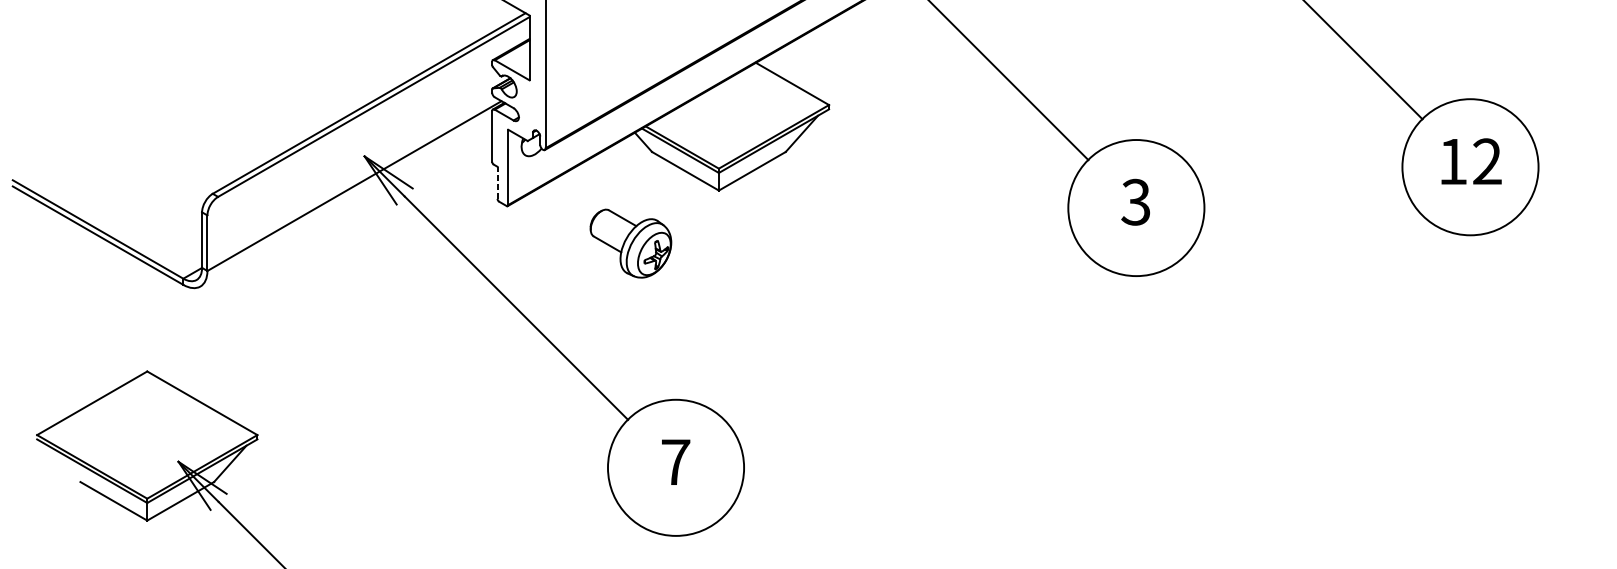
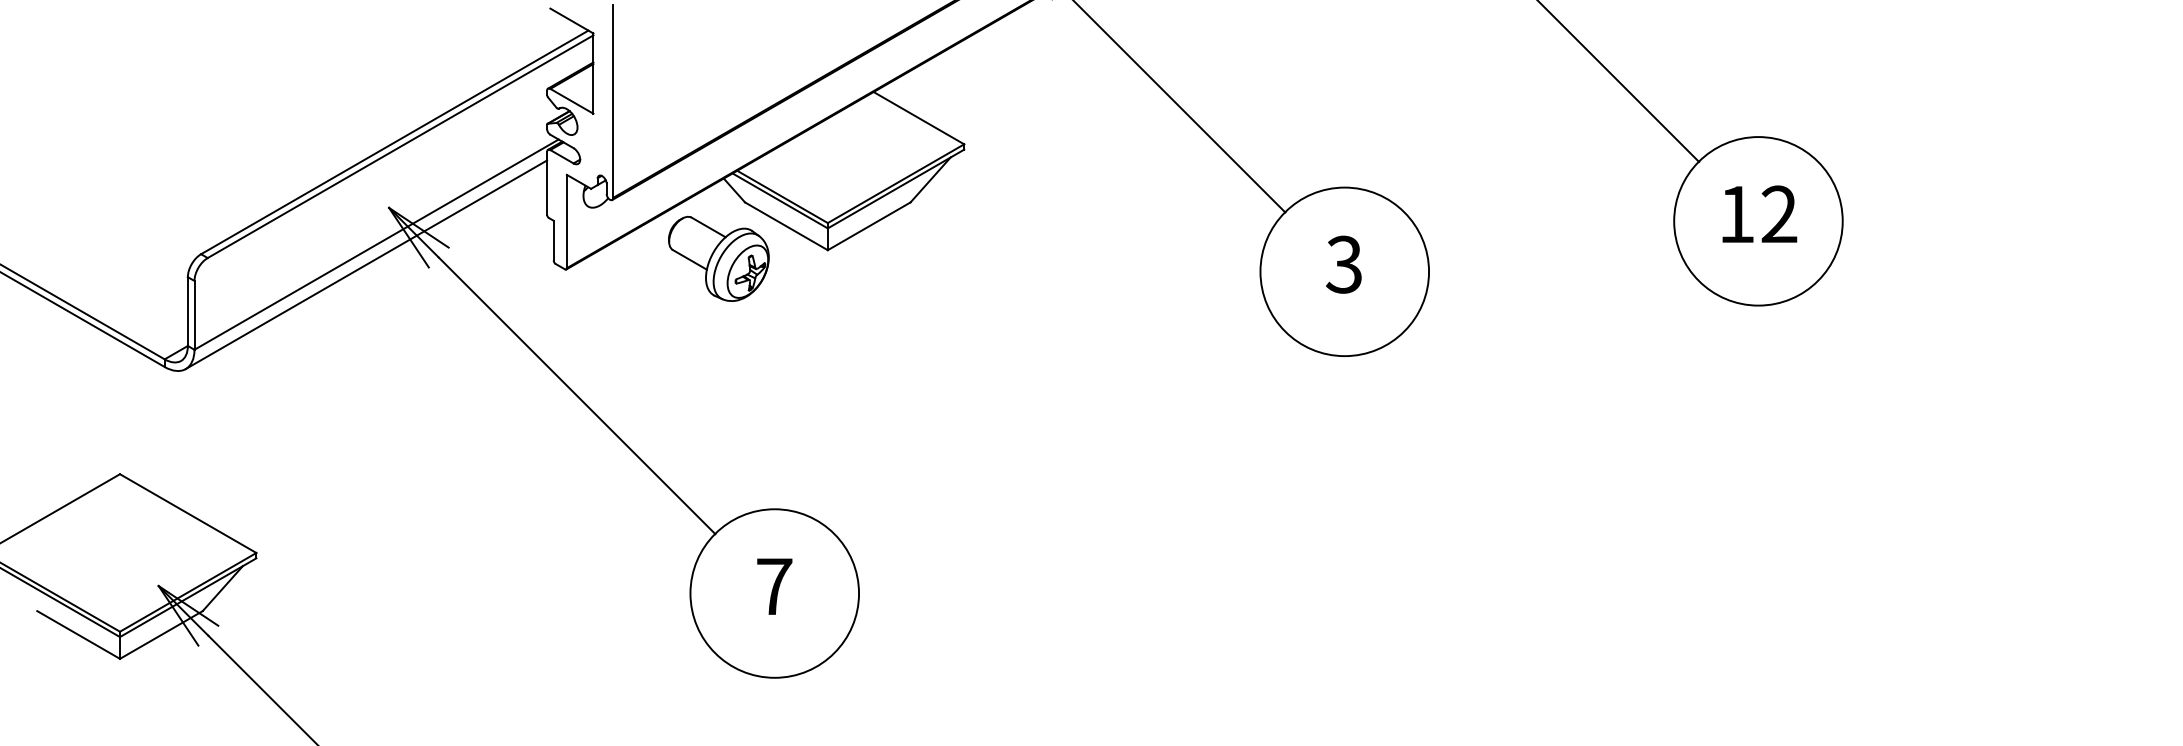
line: (497, 182) -> (553, 240), dashed -> solid
line: (346, 202) -> (366, 264), added
part: (630, 243) -> (718, 258), moved

